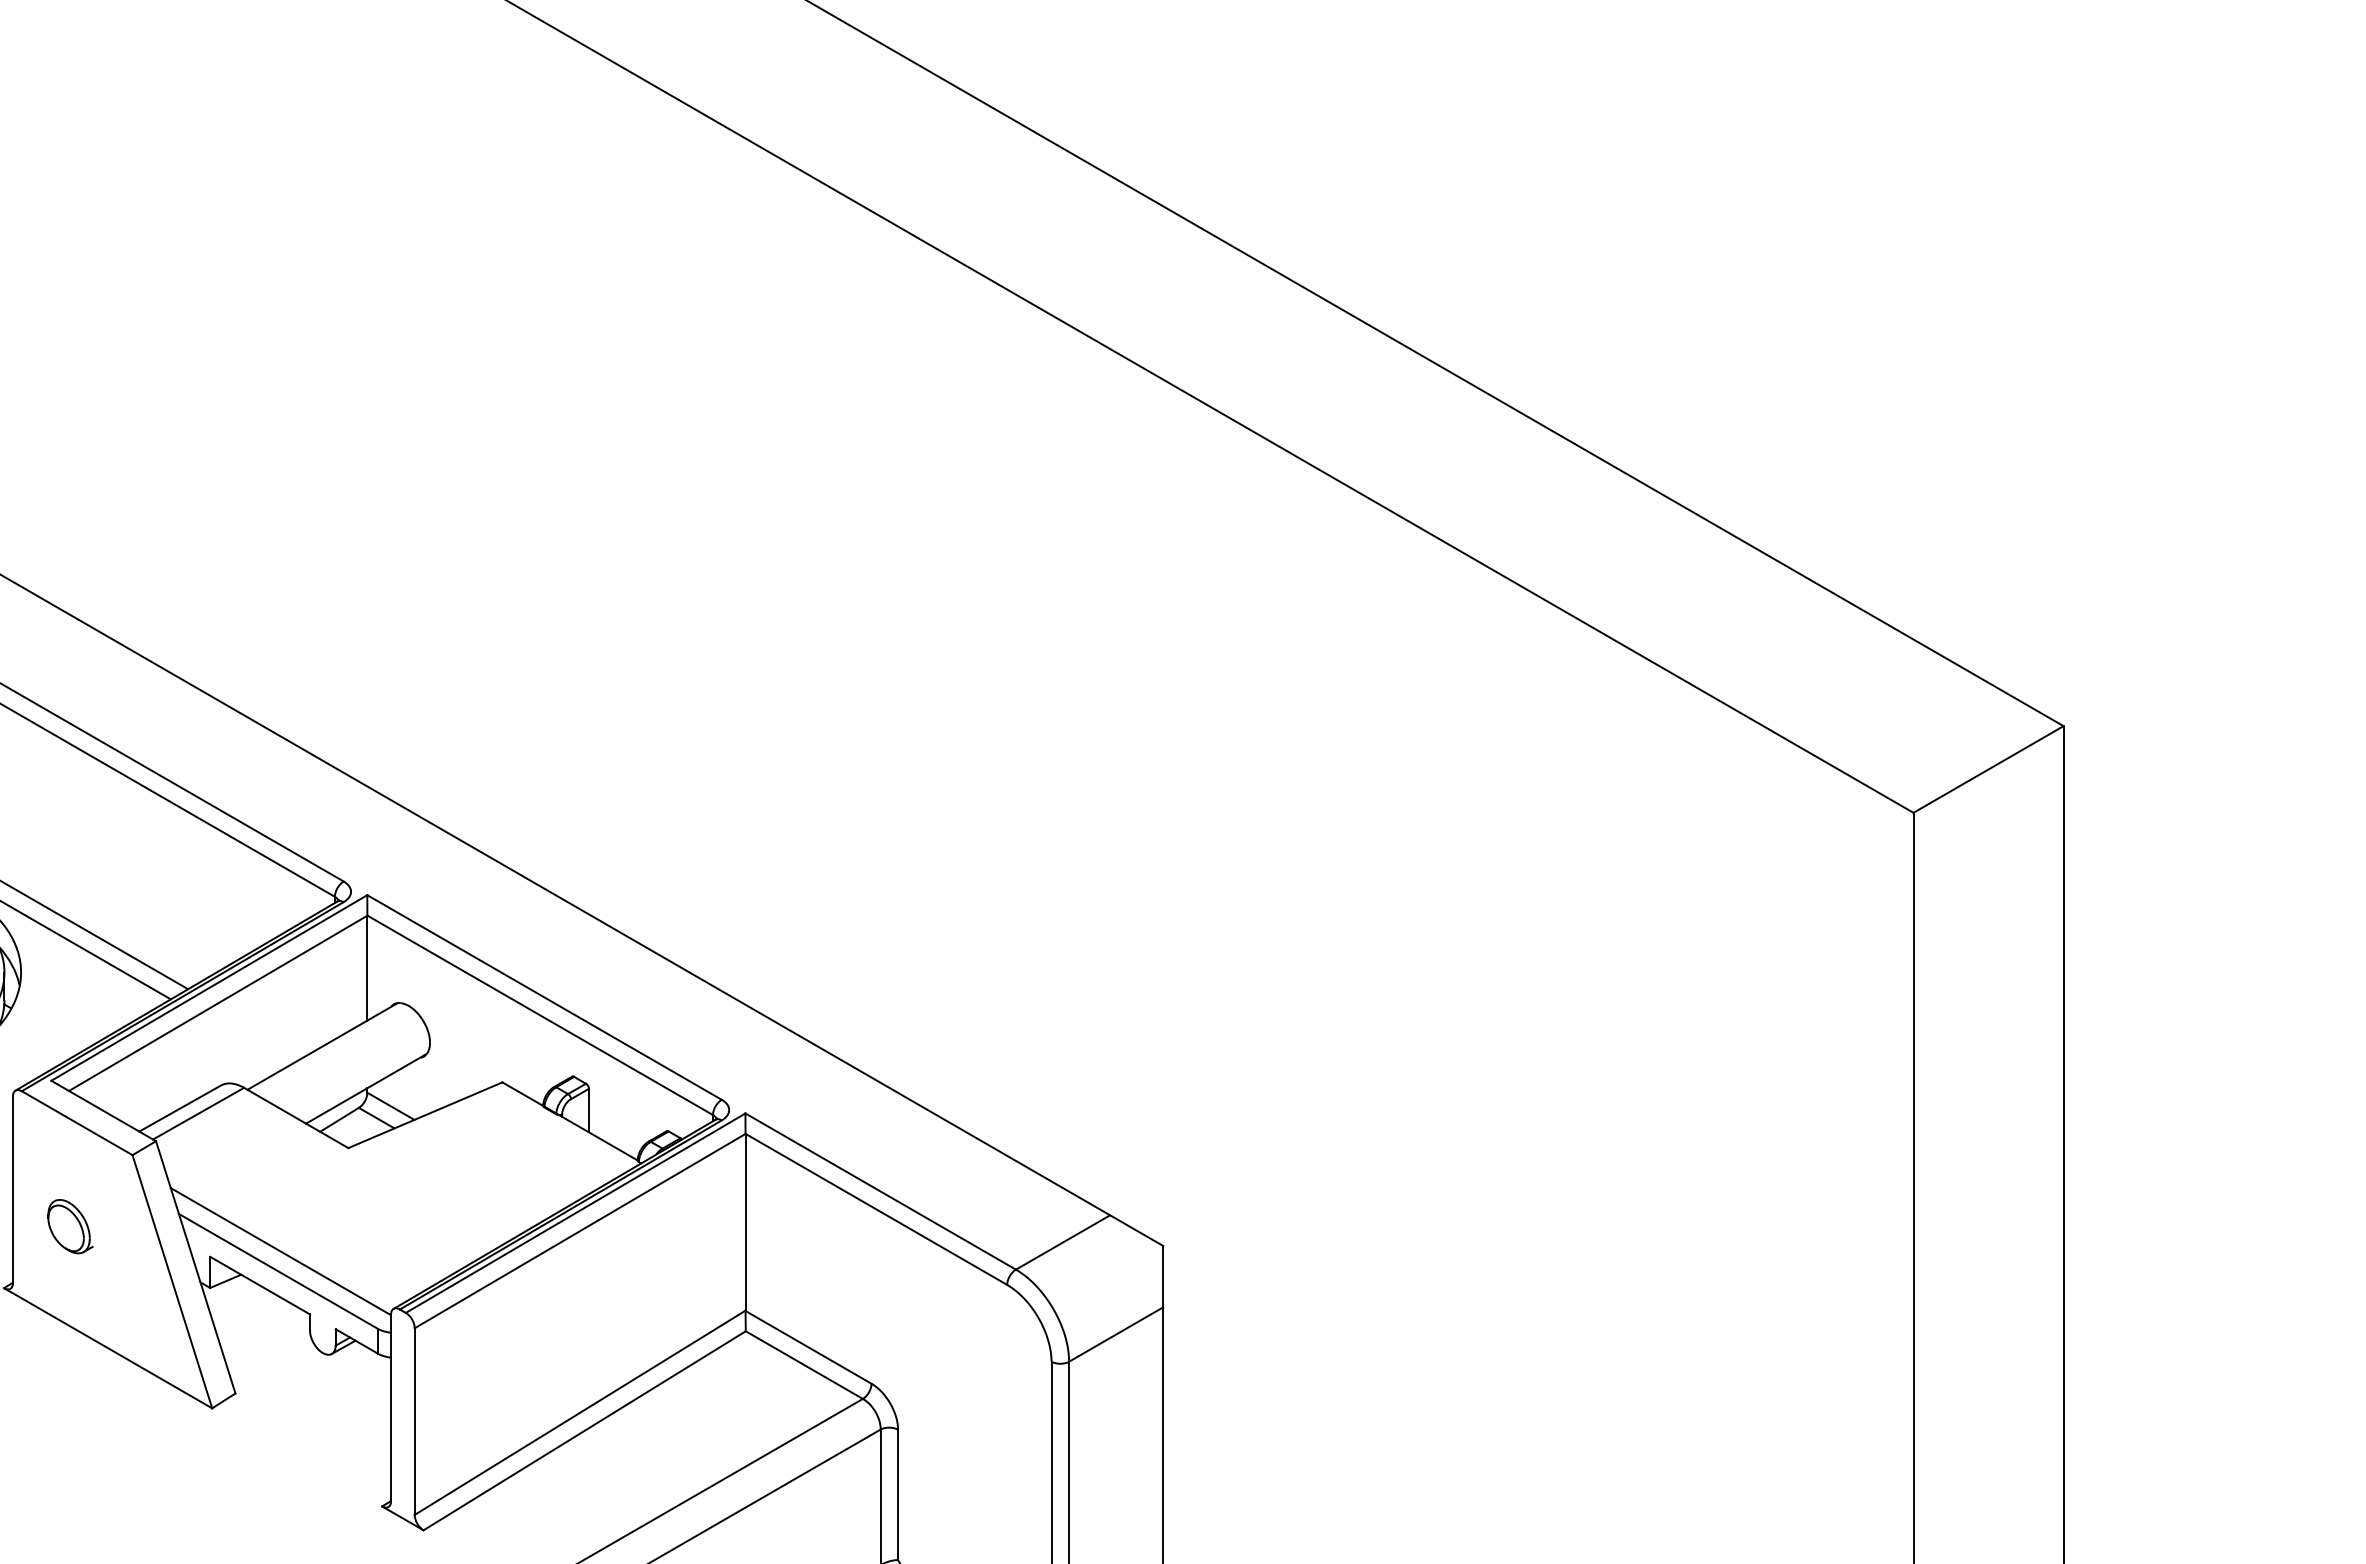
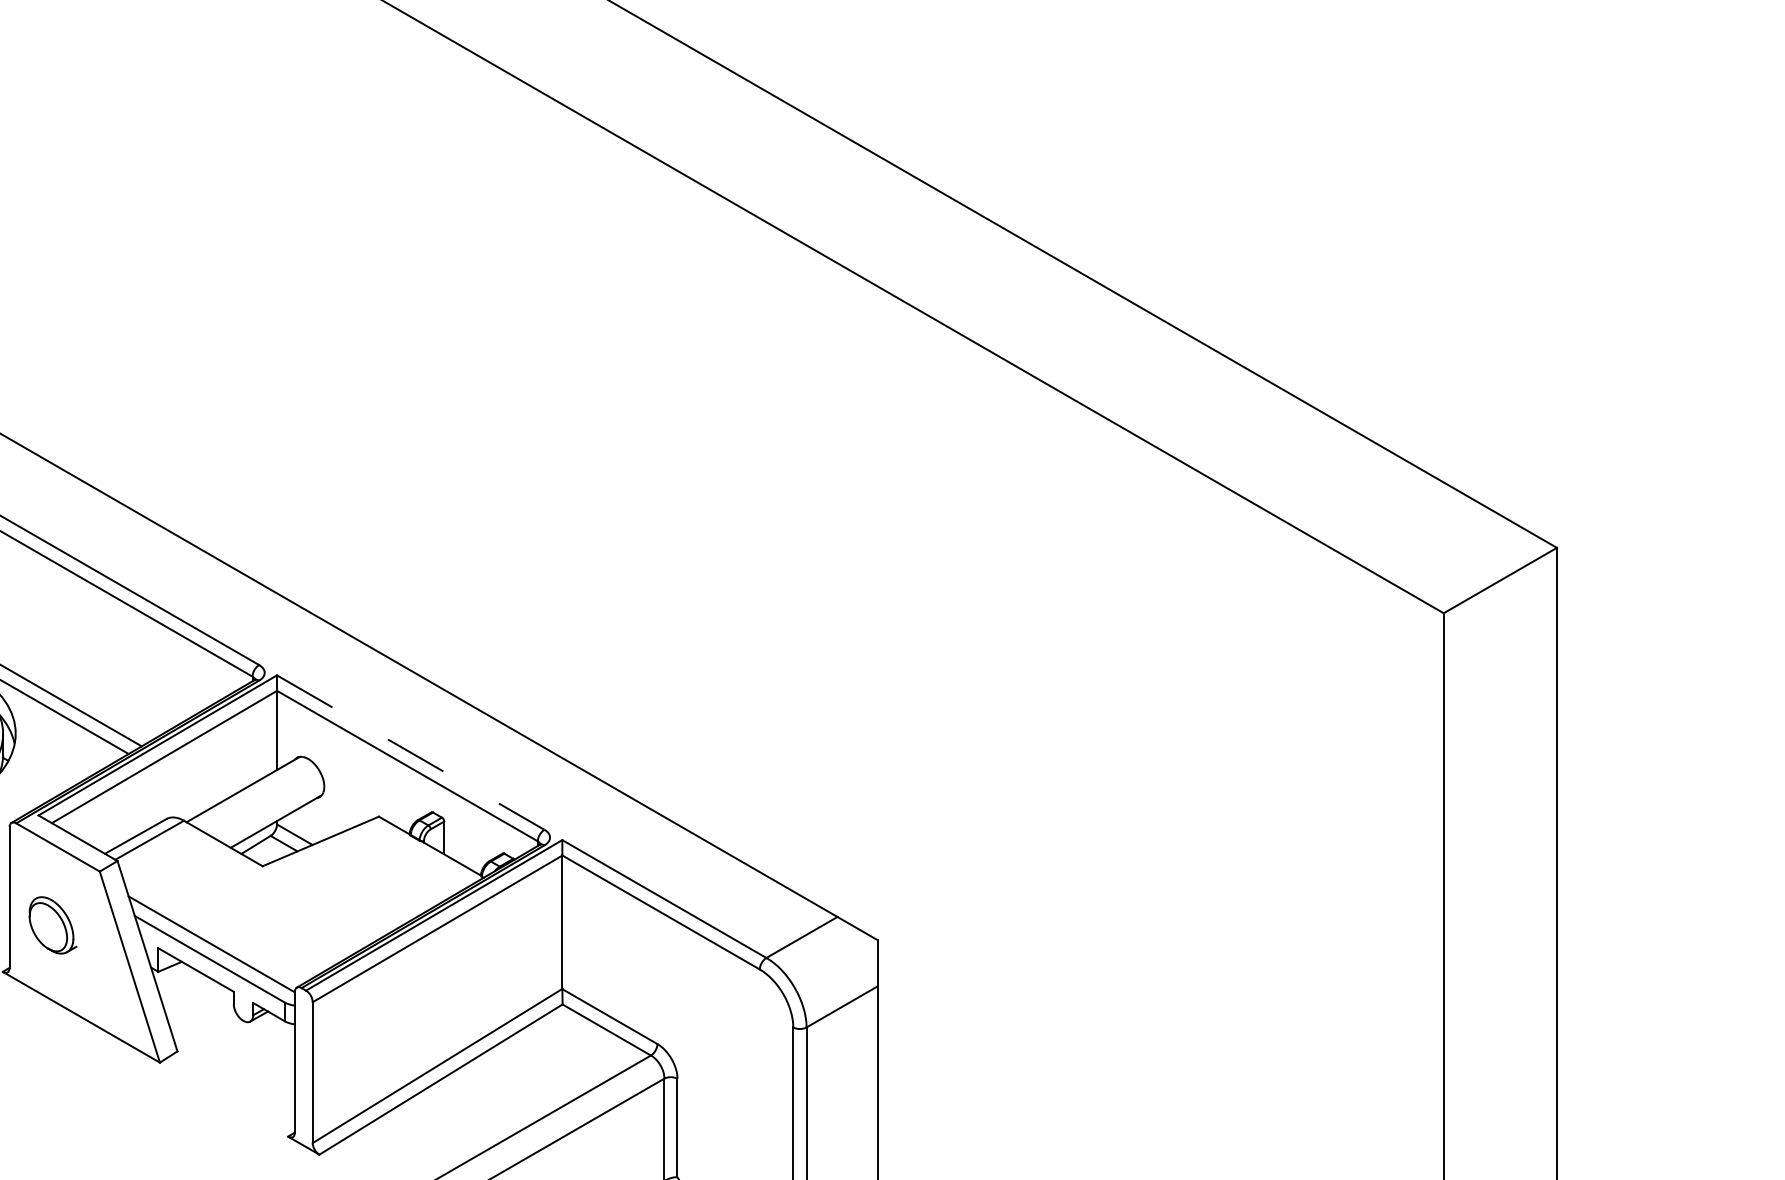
line: (544, 997) -> (410, 752), solid -> dashed
part: (70, 1226) -> (53, 925), size x1.4

